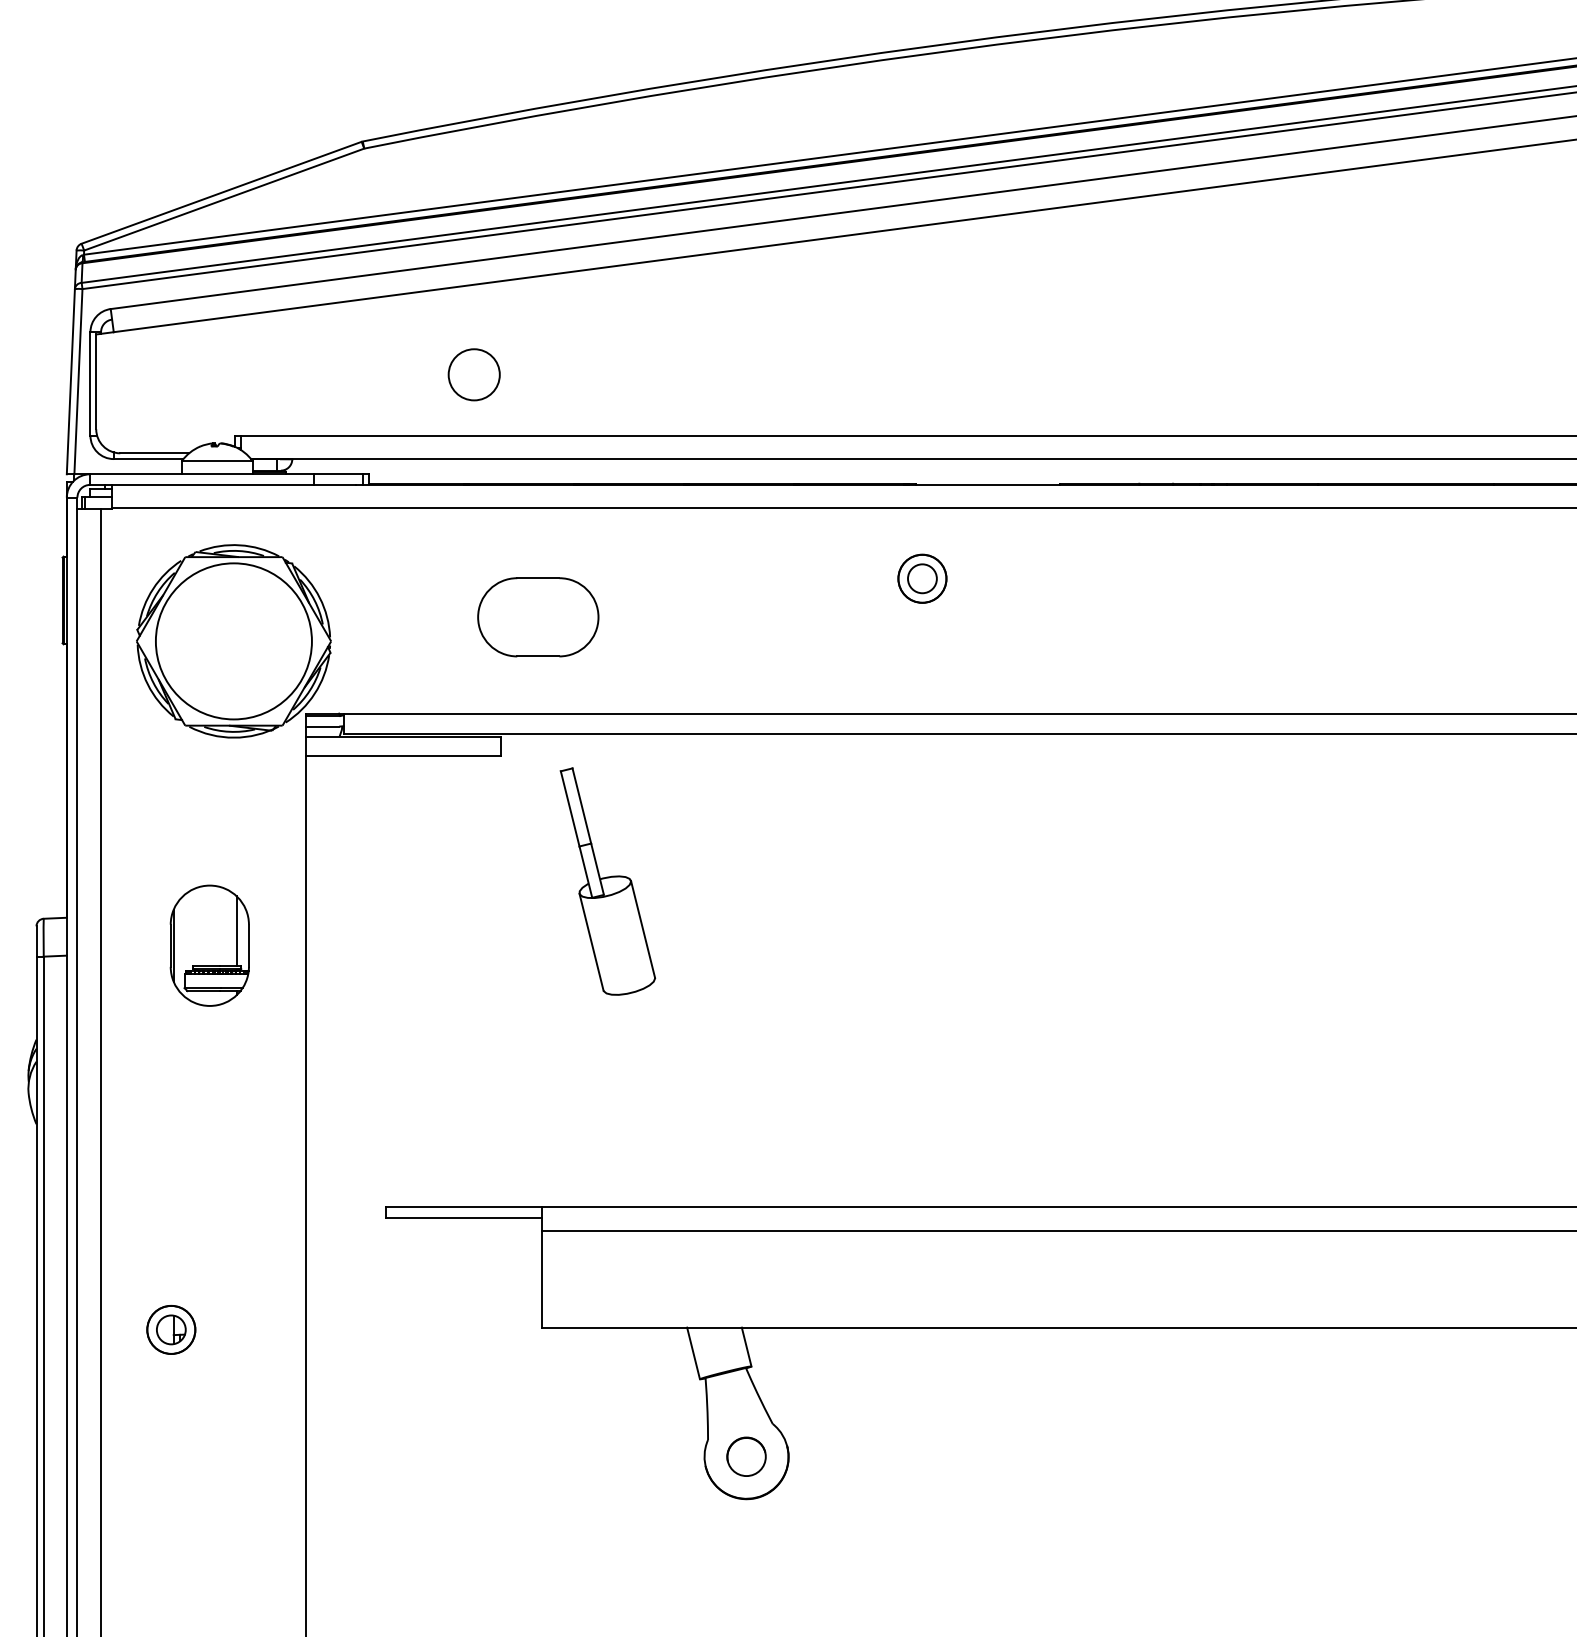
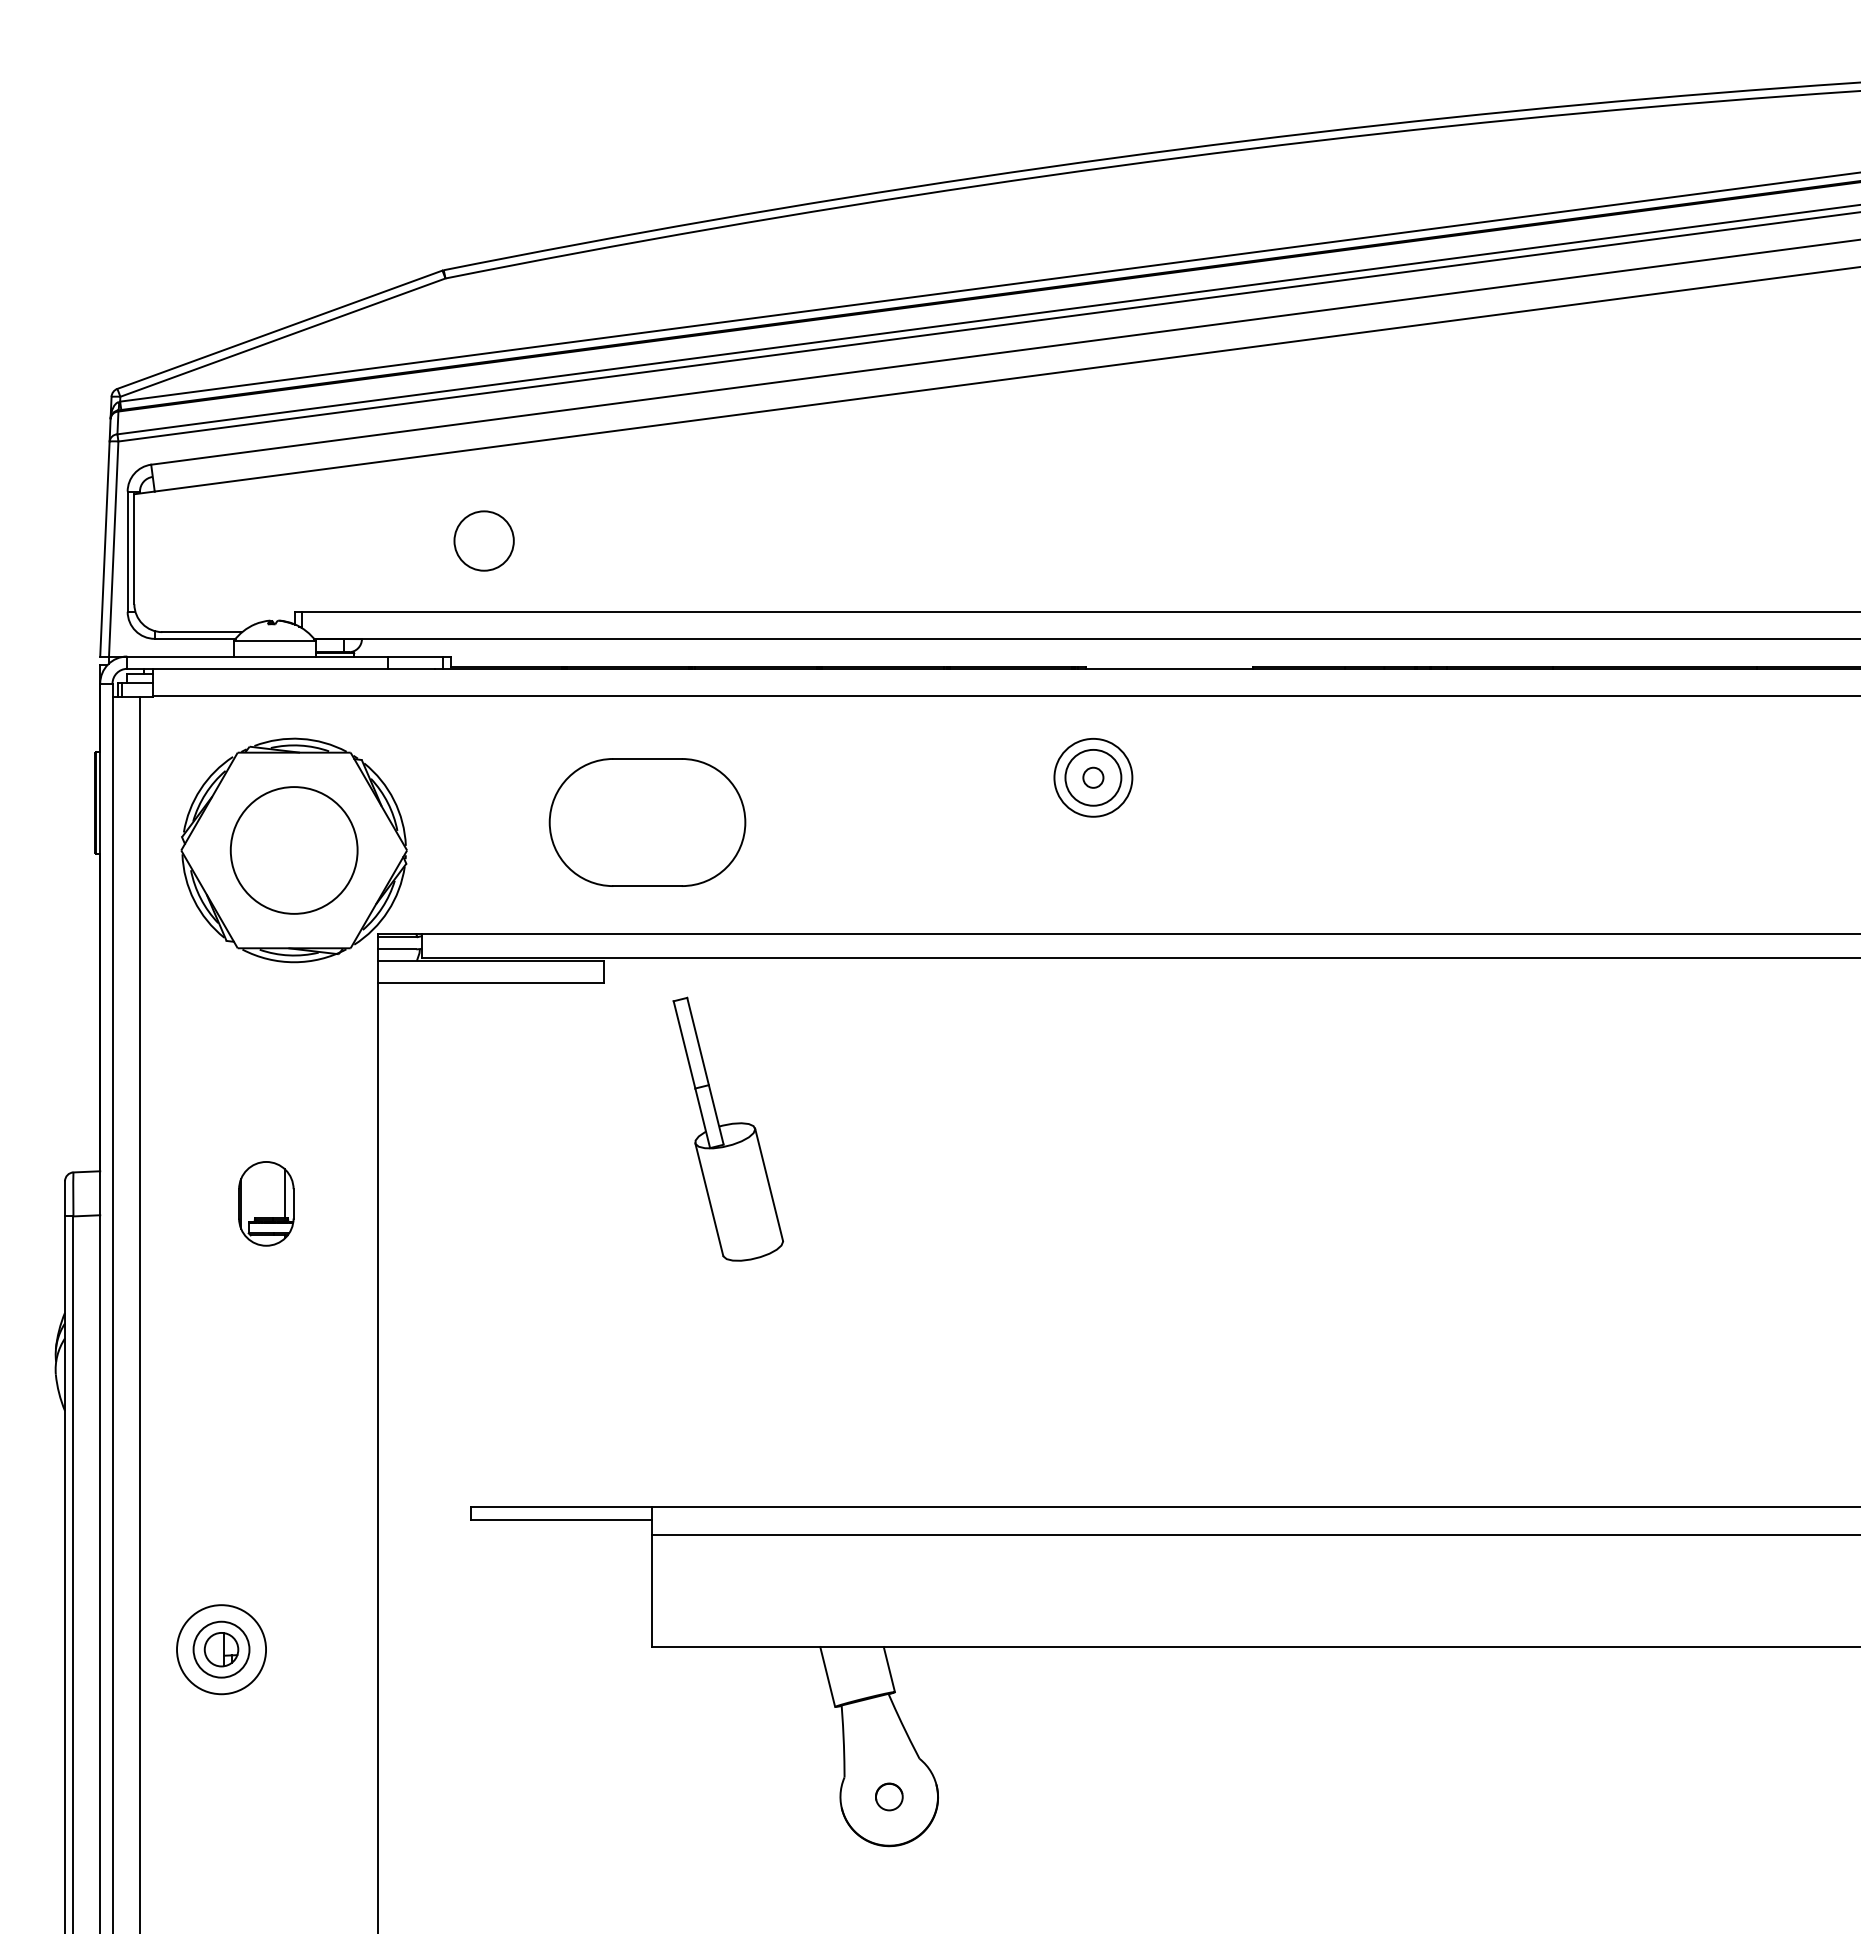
circle: (473, 374) -> (483, 540), moved
circle: (922, 578) -> (1093, 777), size x0.6
circle: (922, 578) -> (1093, 777), size x1.4
part: (538, 617) -> (647, 822), size x1.4
circle: (233, 641) -> (293, 850), size x0.7
part: (210, 945) -> (266, 1203), size x0.6
circle: (171, 1329) -> (221, 1649), size x1.6
part: (746, 1456) -> (889, 1796), size x0.6

